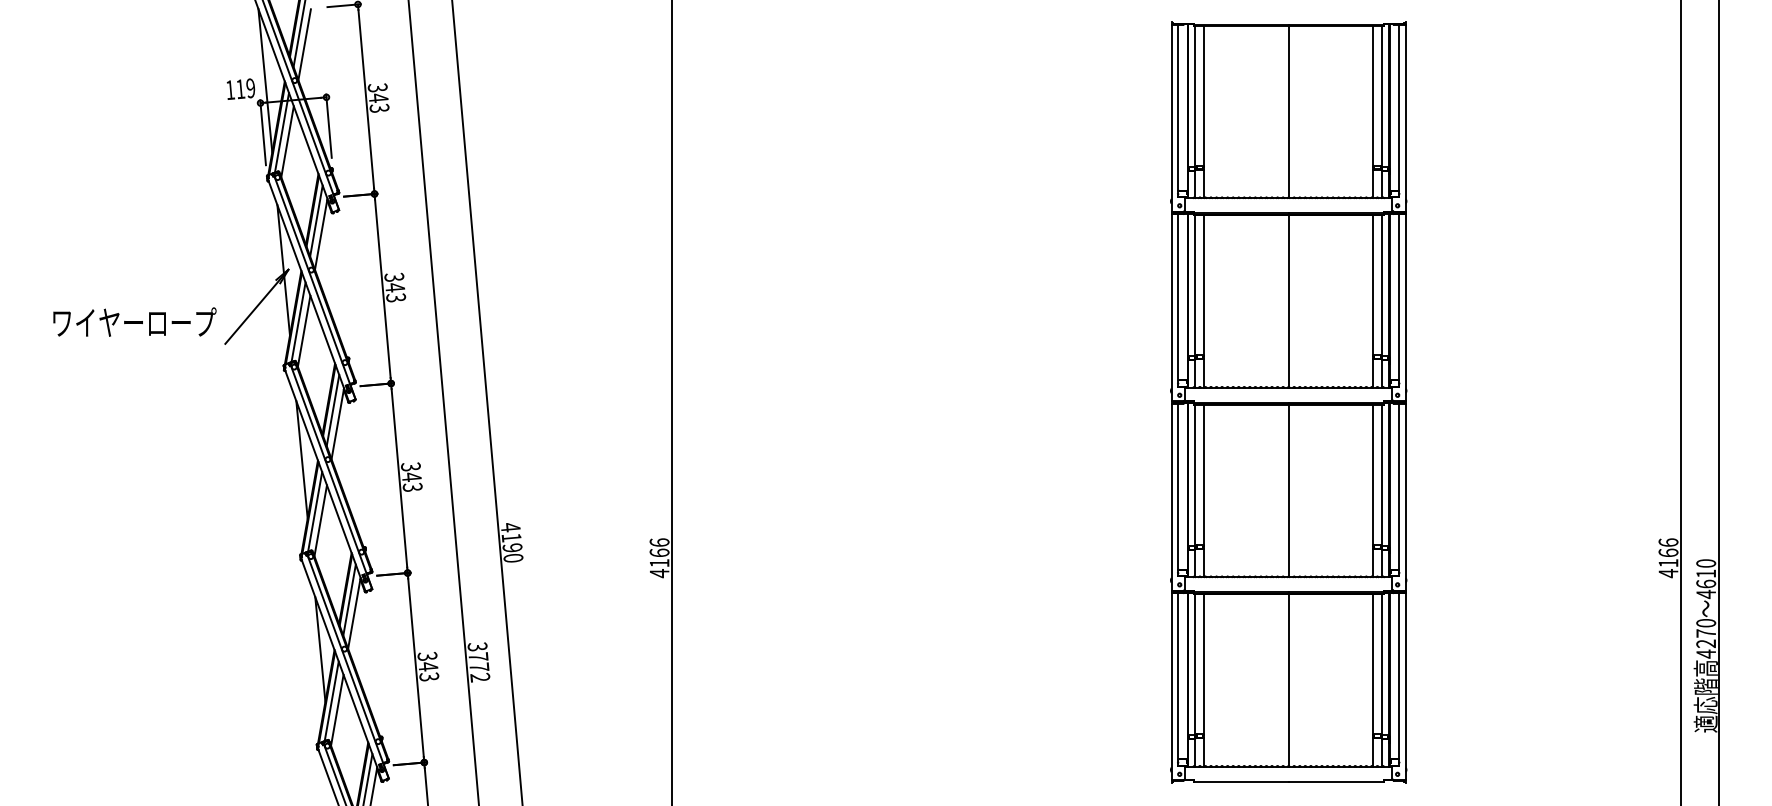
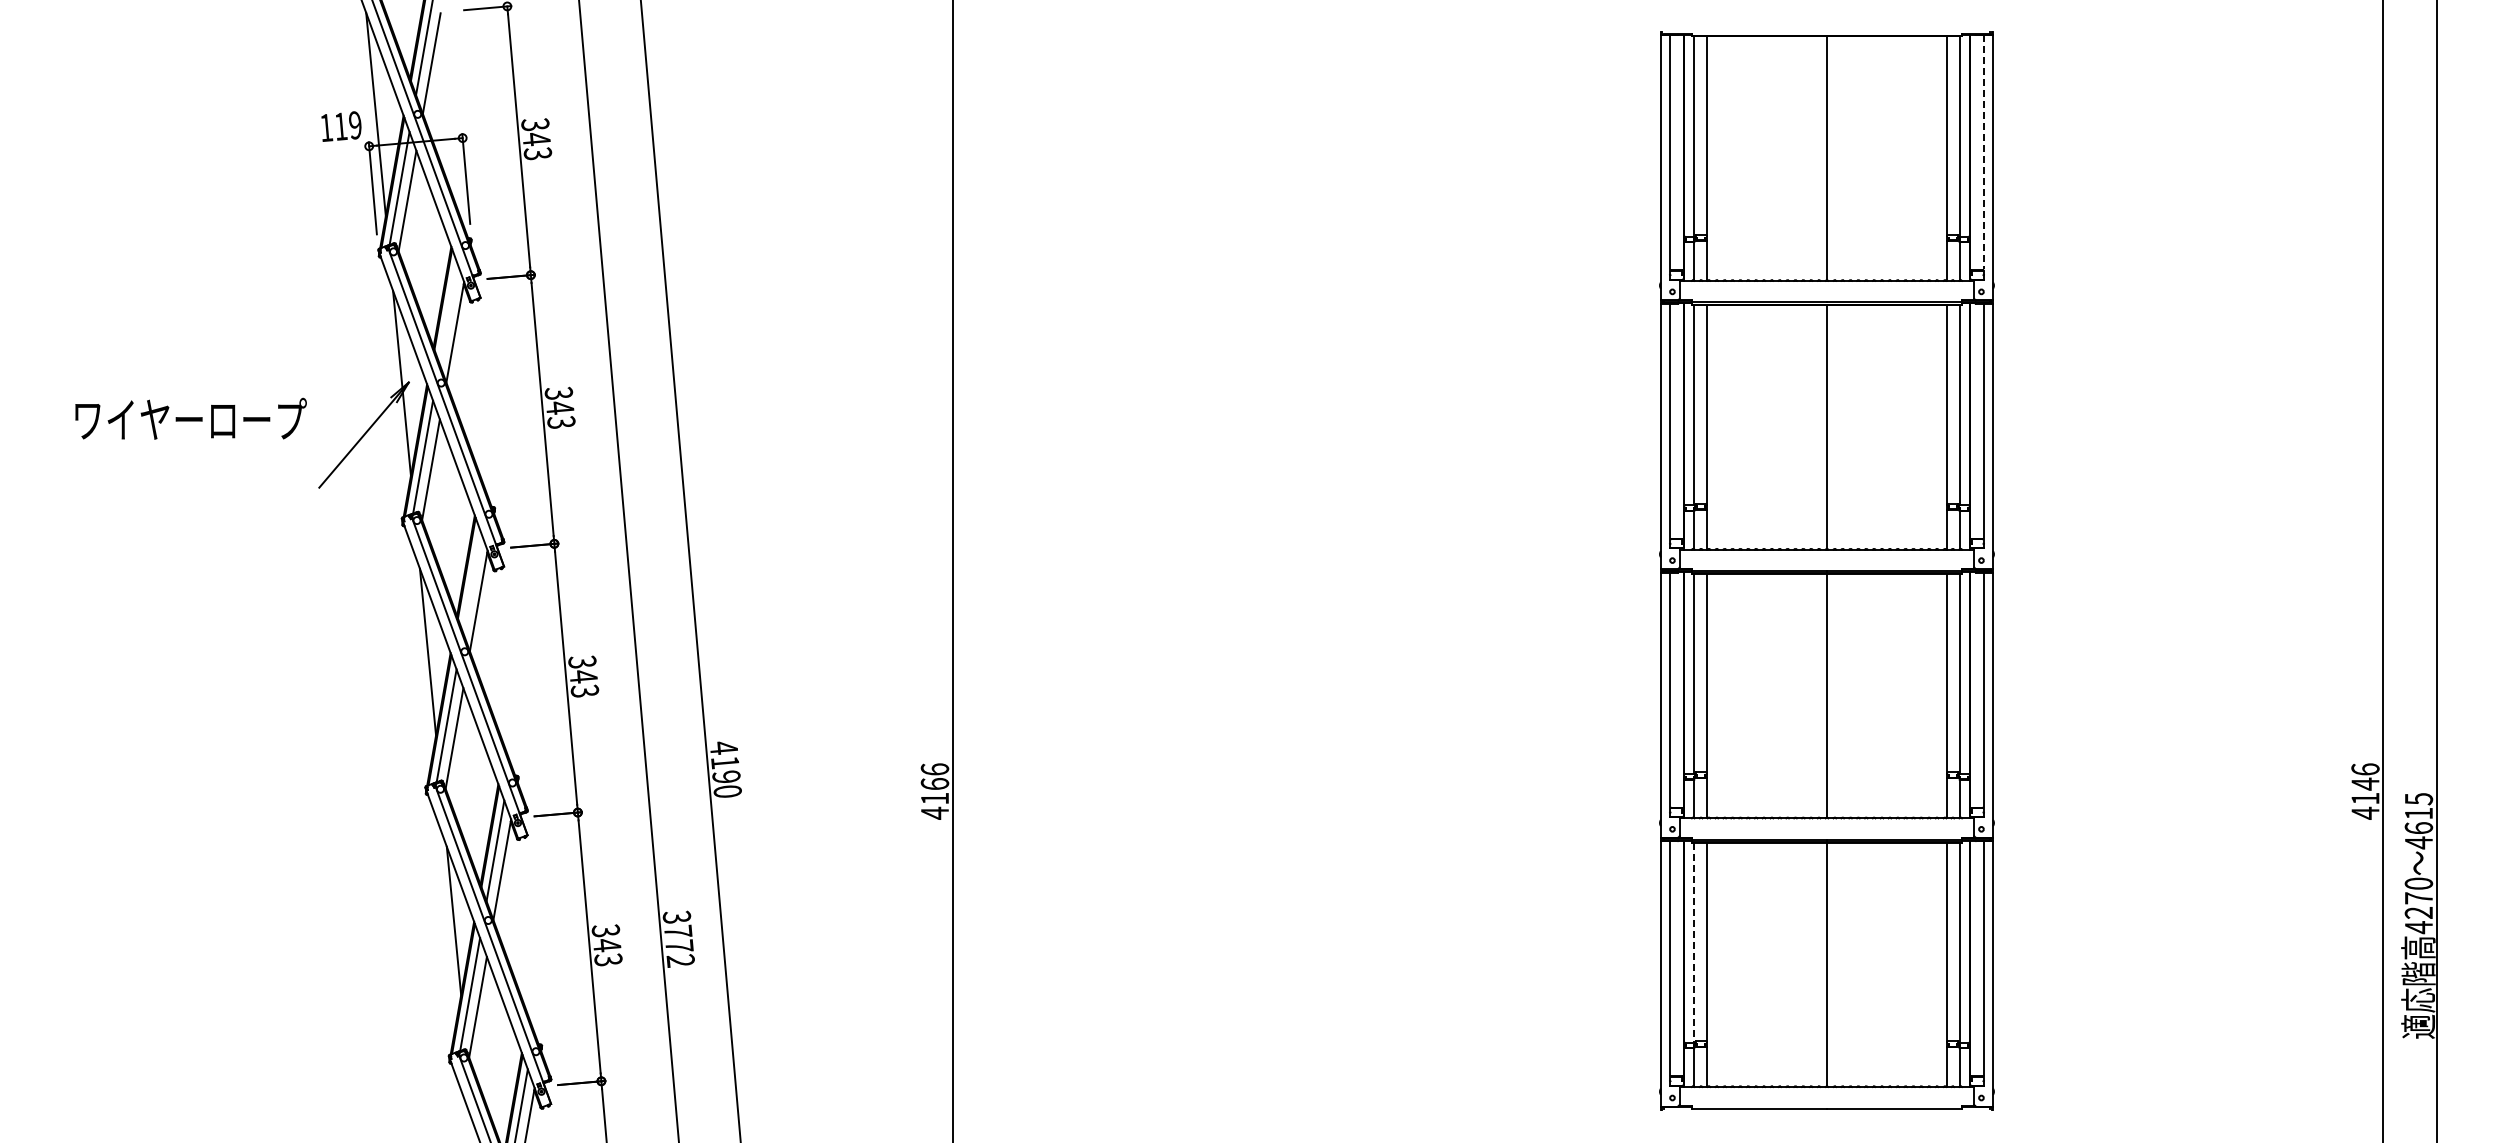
line: (1399, 107) -> (1983, 152), solid -> dashed
line: (316, 221) -> (448, 313), removed
text: (134, 321) -> (190, 418), moved
line: (332, 410) -> (471, 581), removed
text: (1668, 552) -> (2365, 783), 4166 -> 4146
text: (1705, 563) -> (2418, 799), 4610 -> 4615
line: (1195, 665) -> (1694, 943), solid -> dashed

